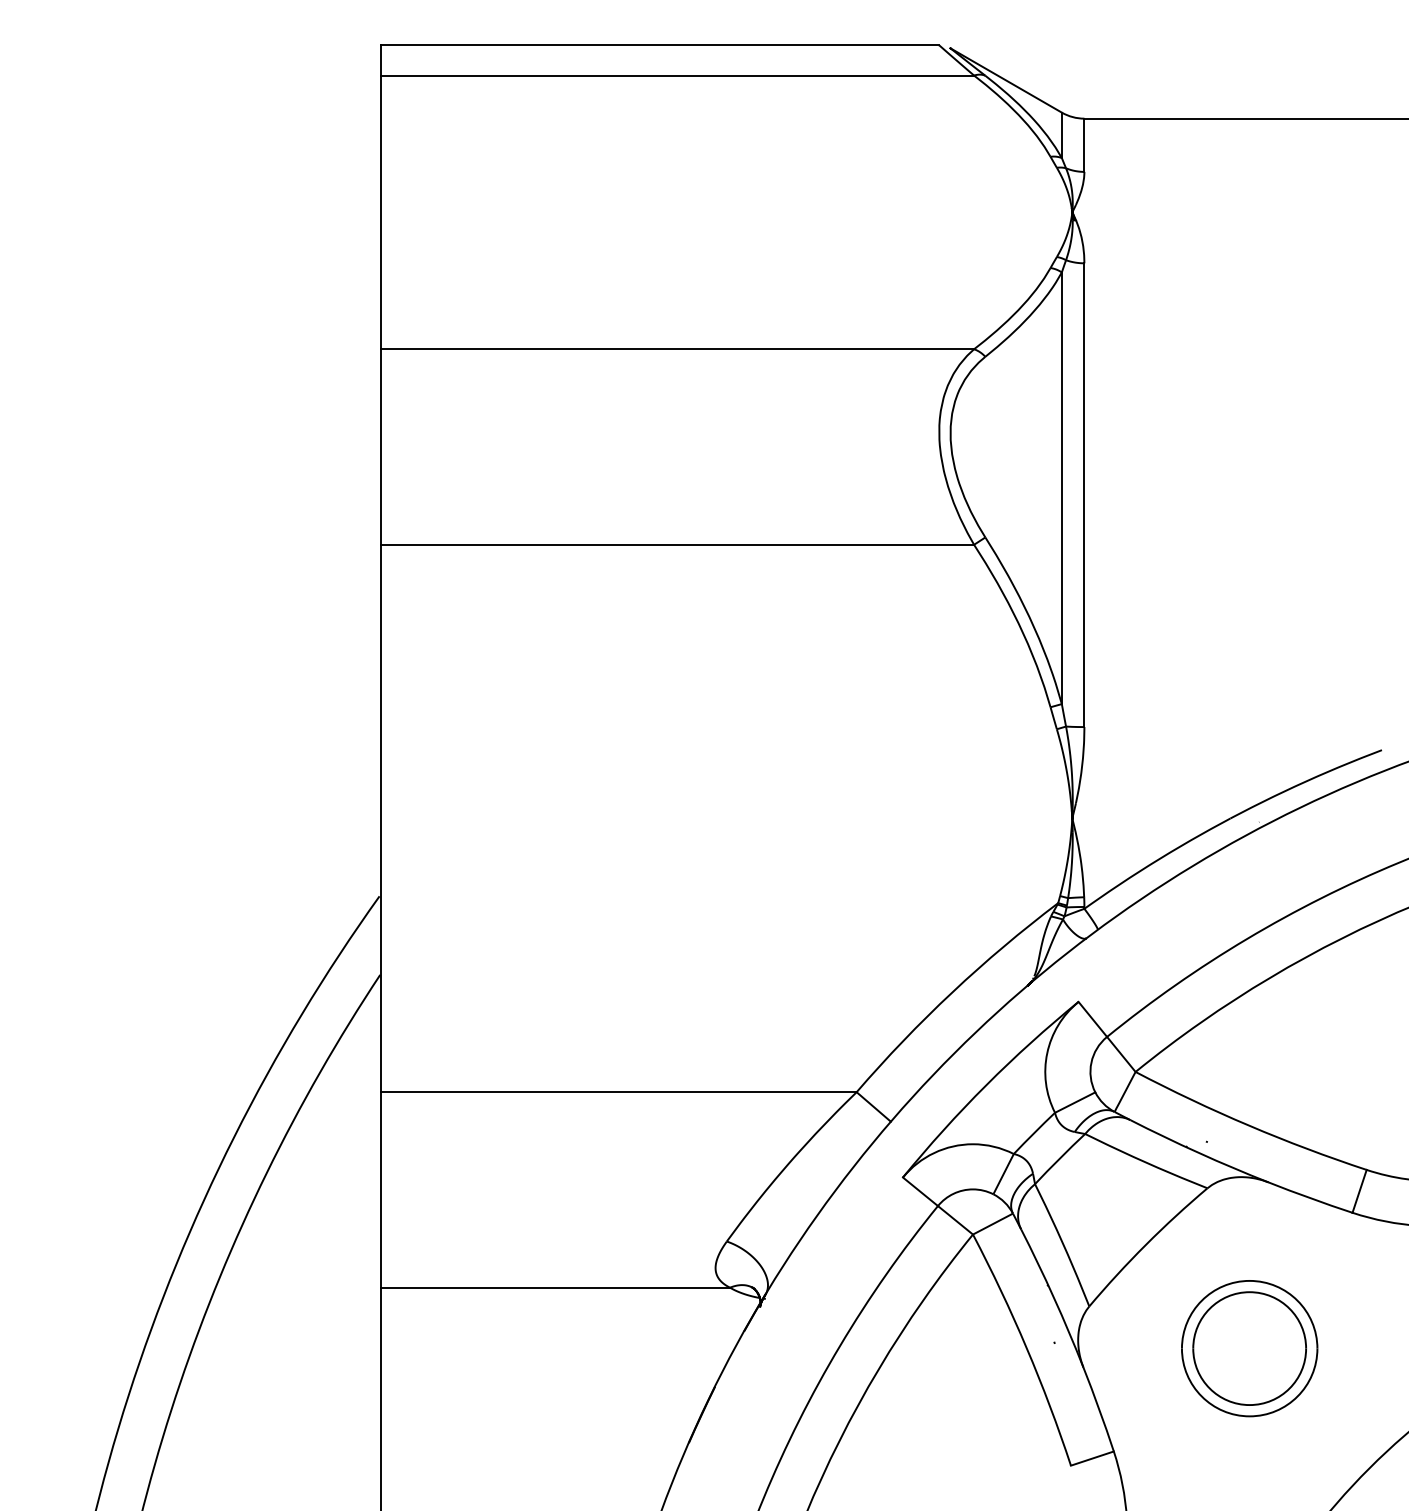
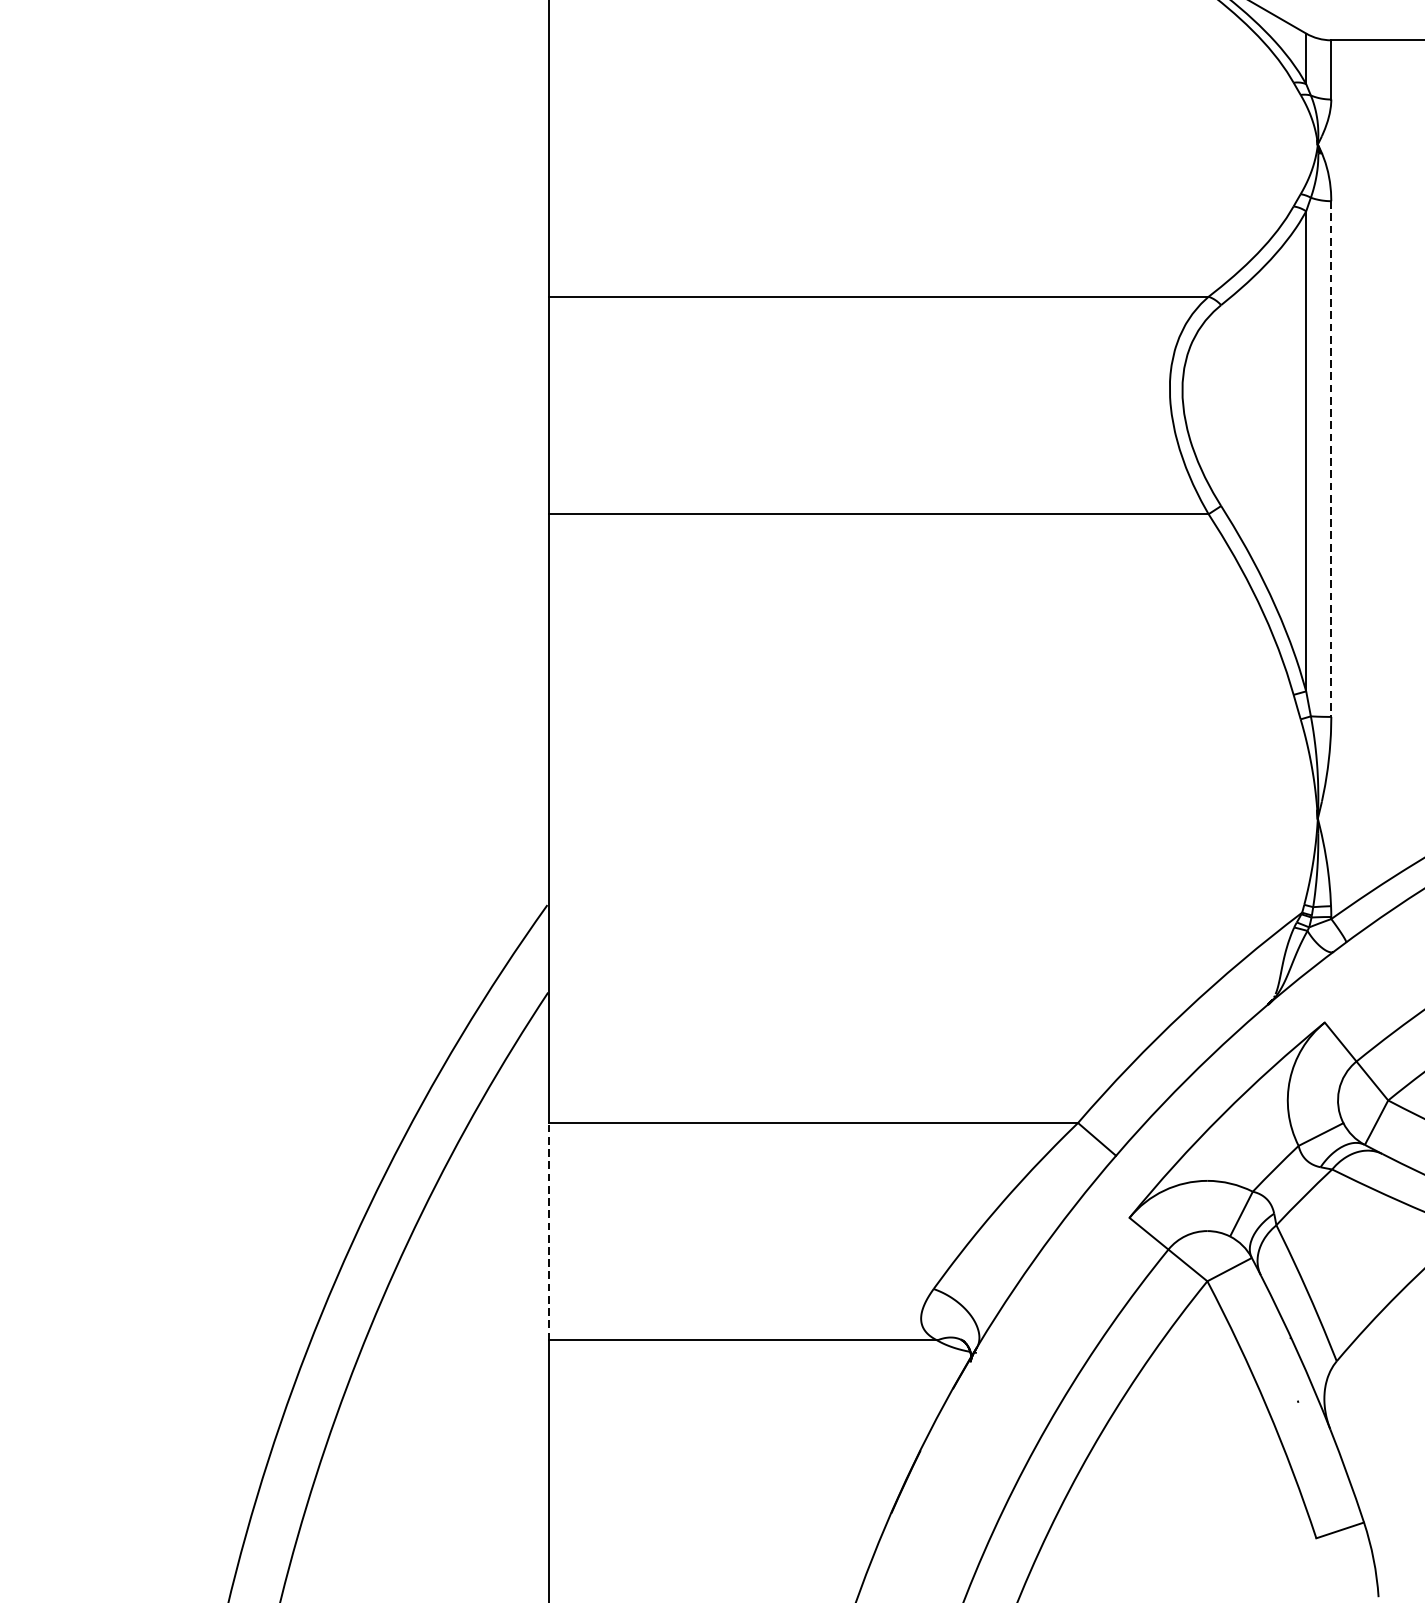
line: (1084, 495) -> (1331, 459), solid -> dashed
line: (380, 1189) -> (548, 1231), solid -> dashed

